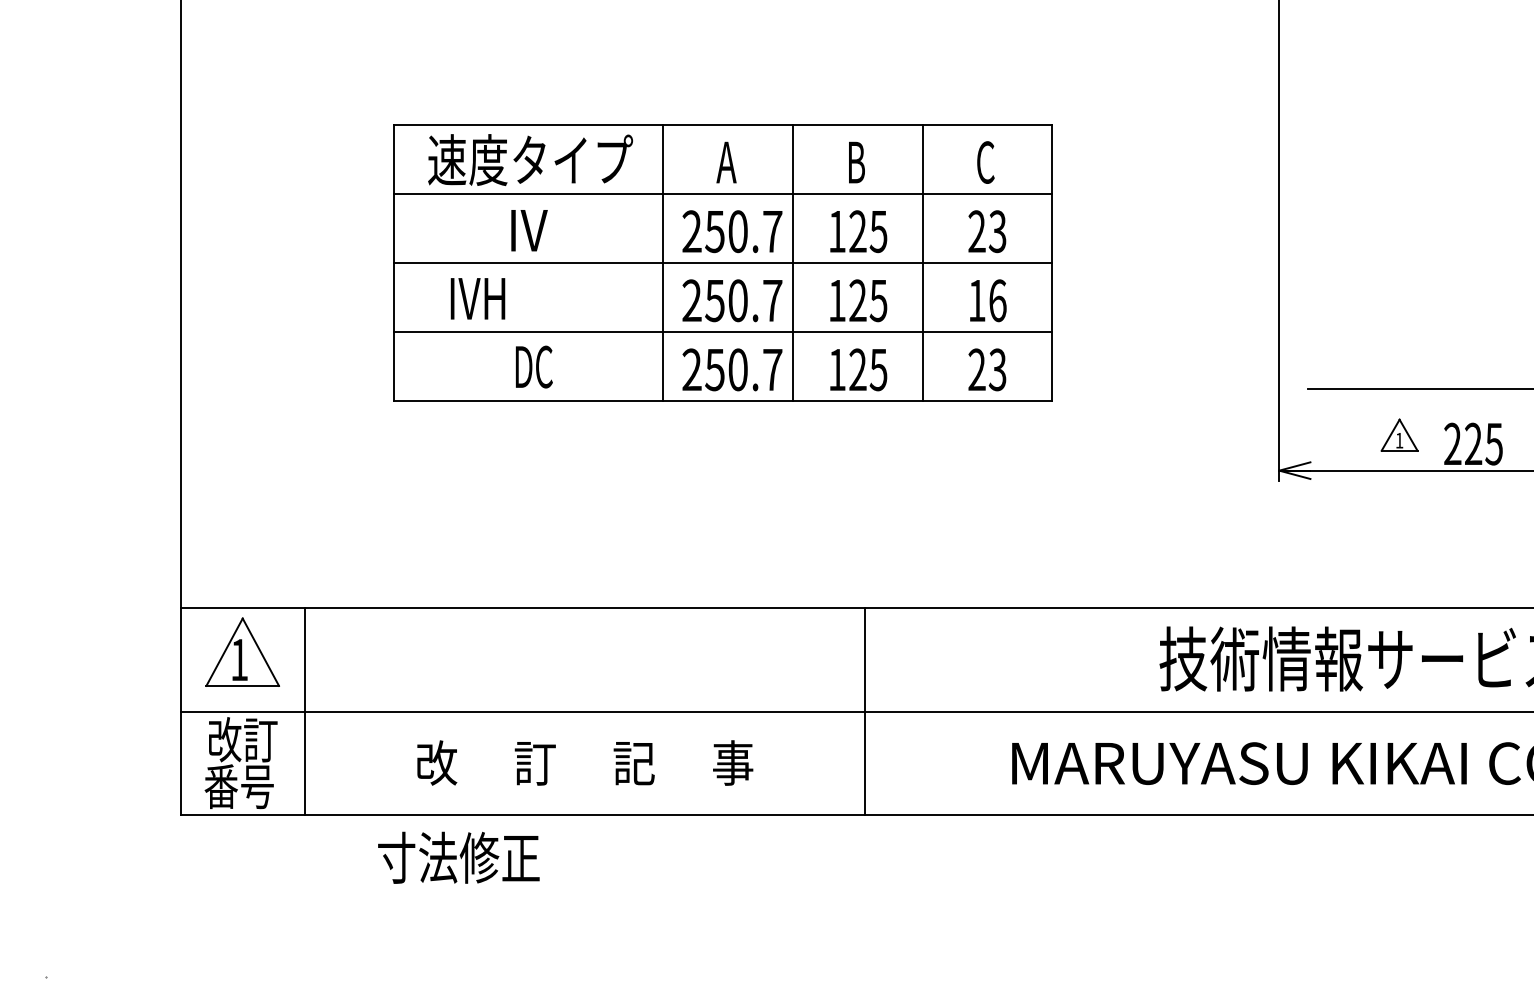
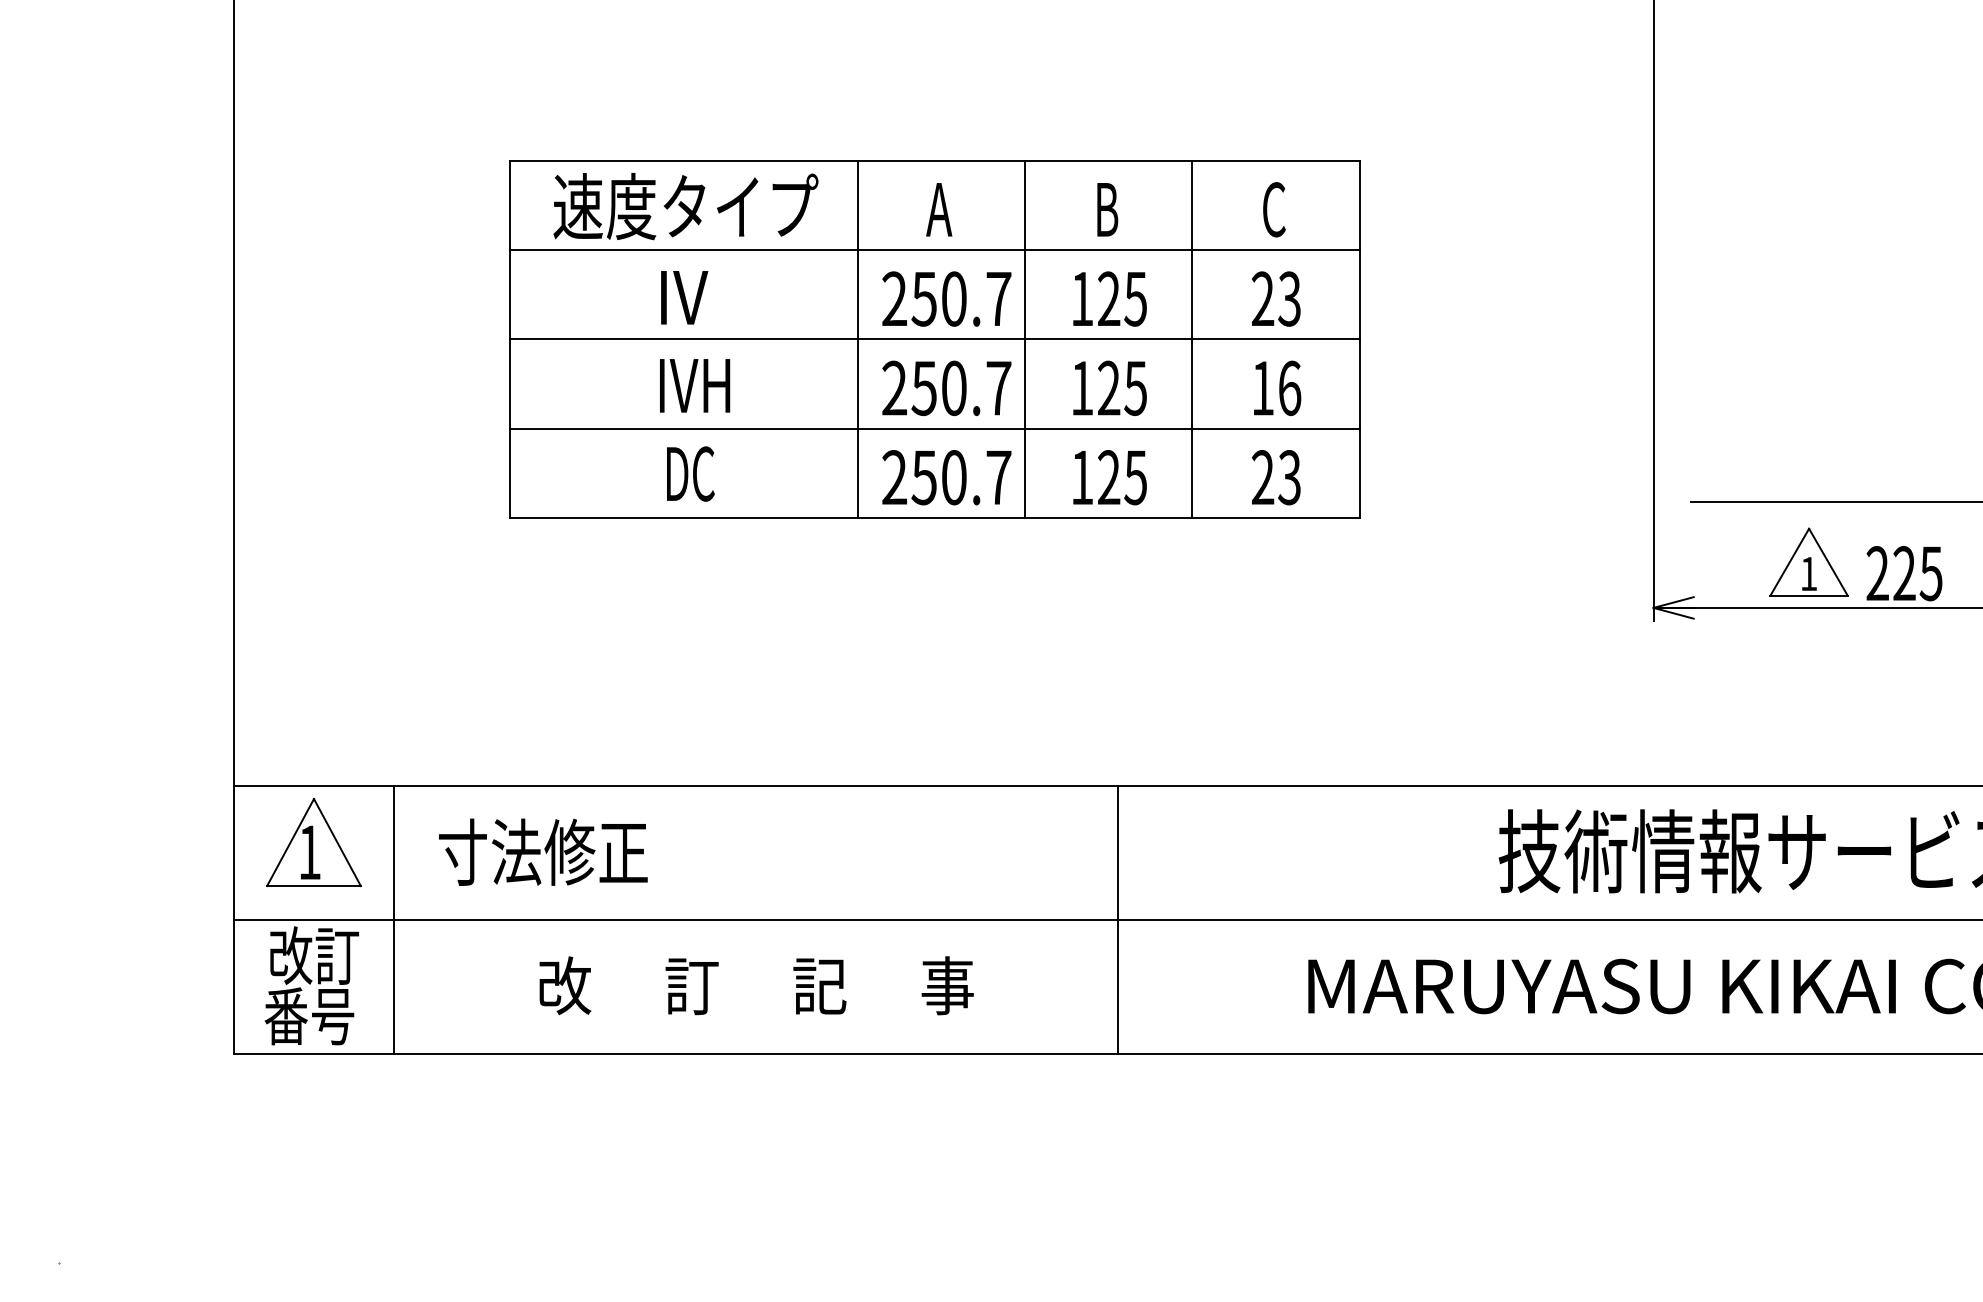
text: (478, 298) -> (695, 385), moved
part: (1399, 434) -> (1808, 561), size x1.67
text: (459, 857) -> (543, 851), moved

